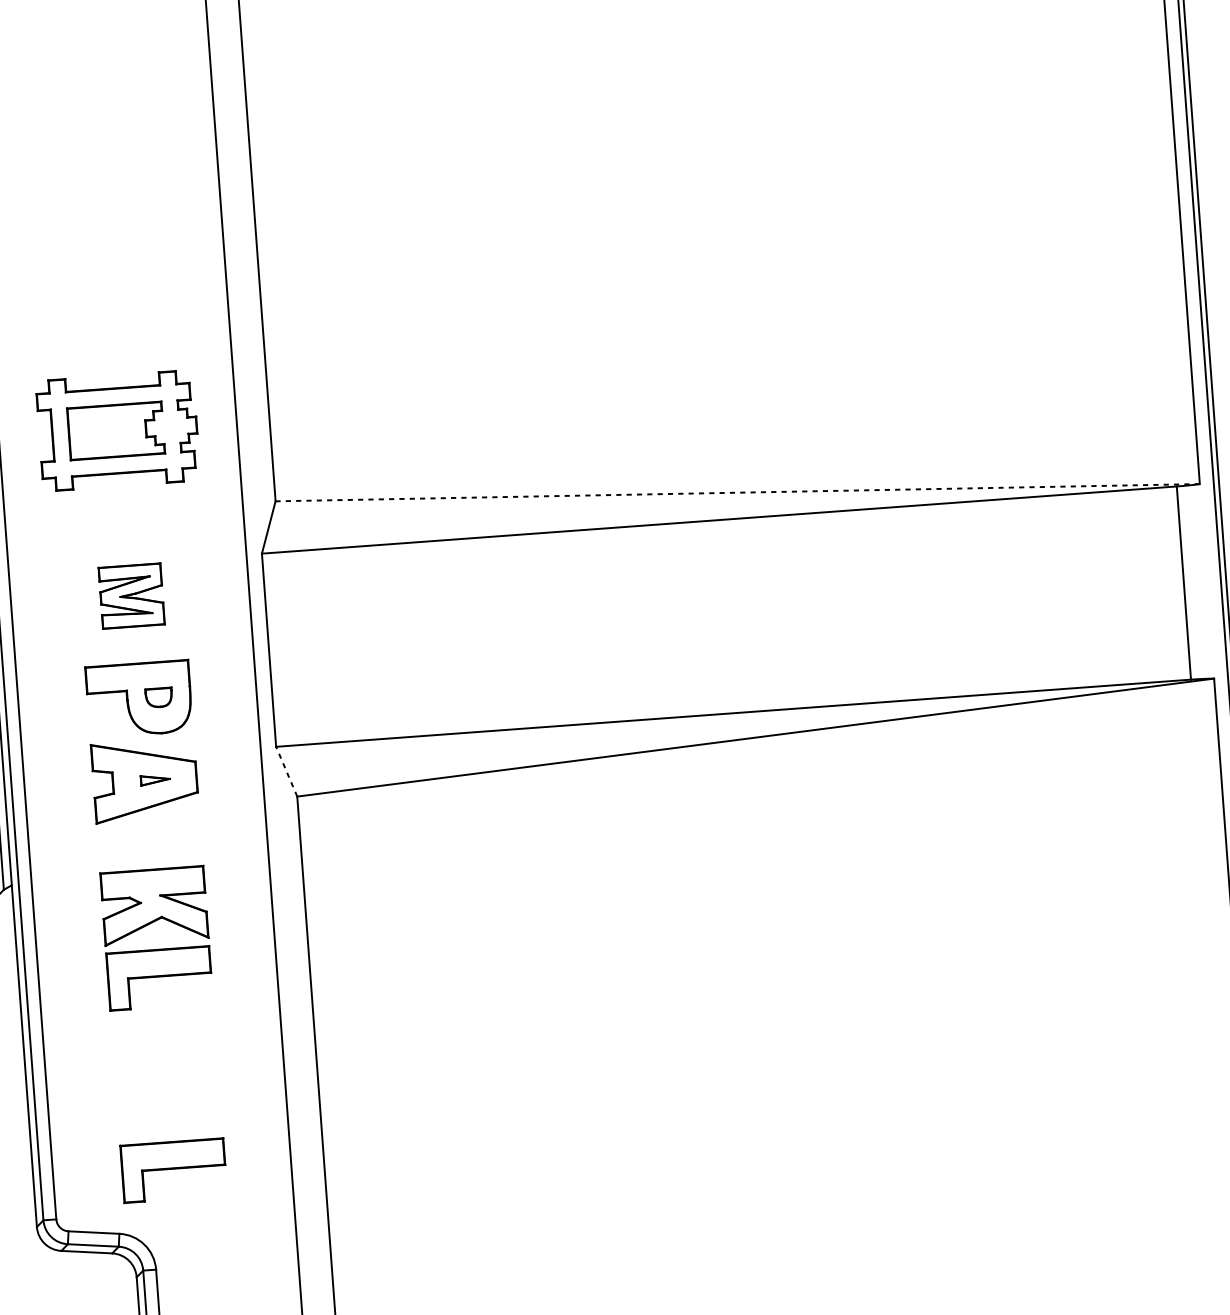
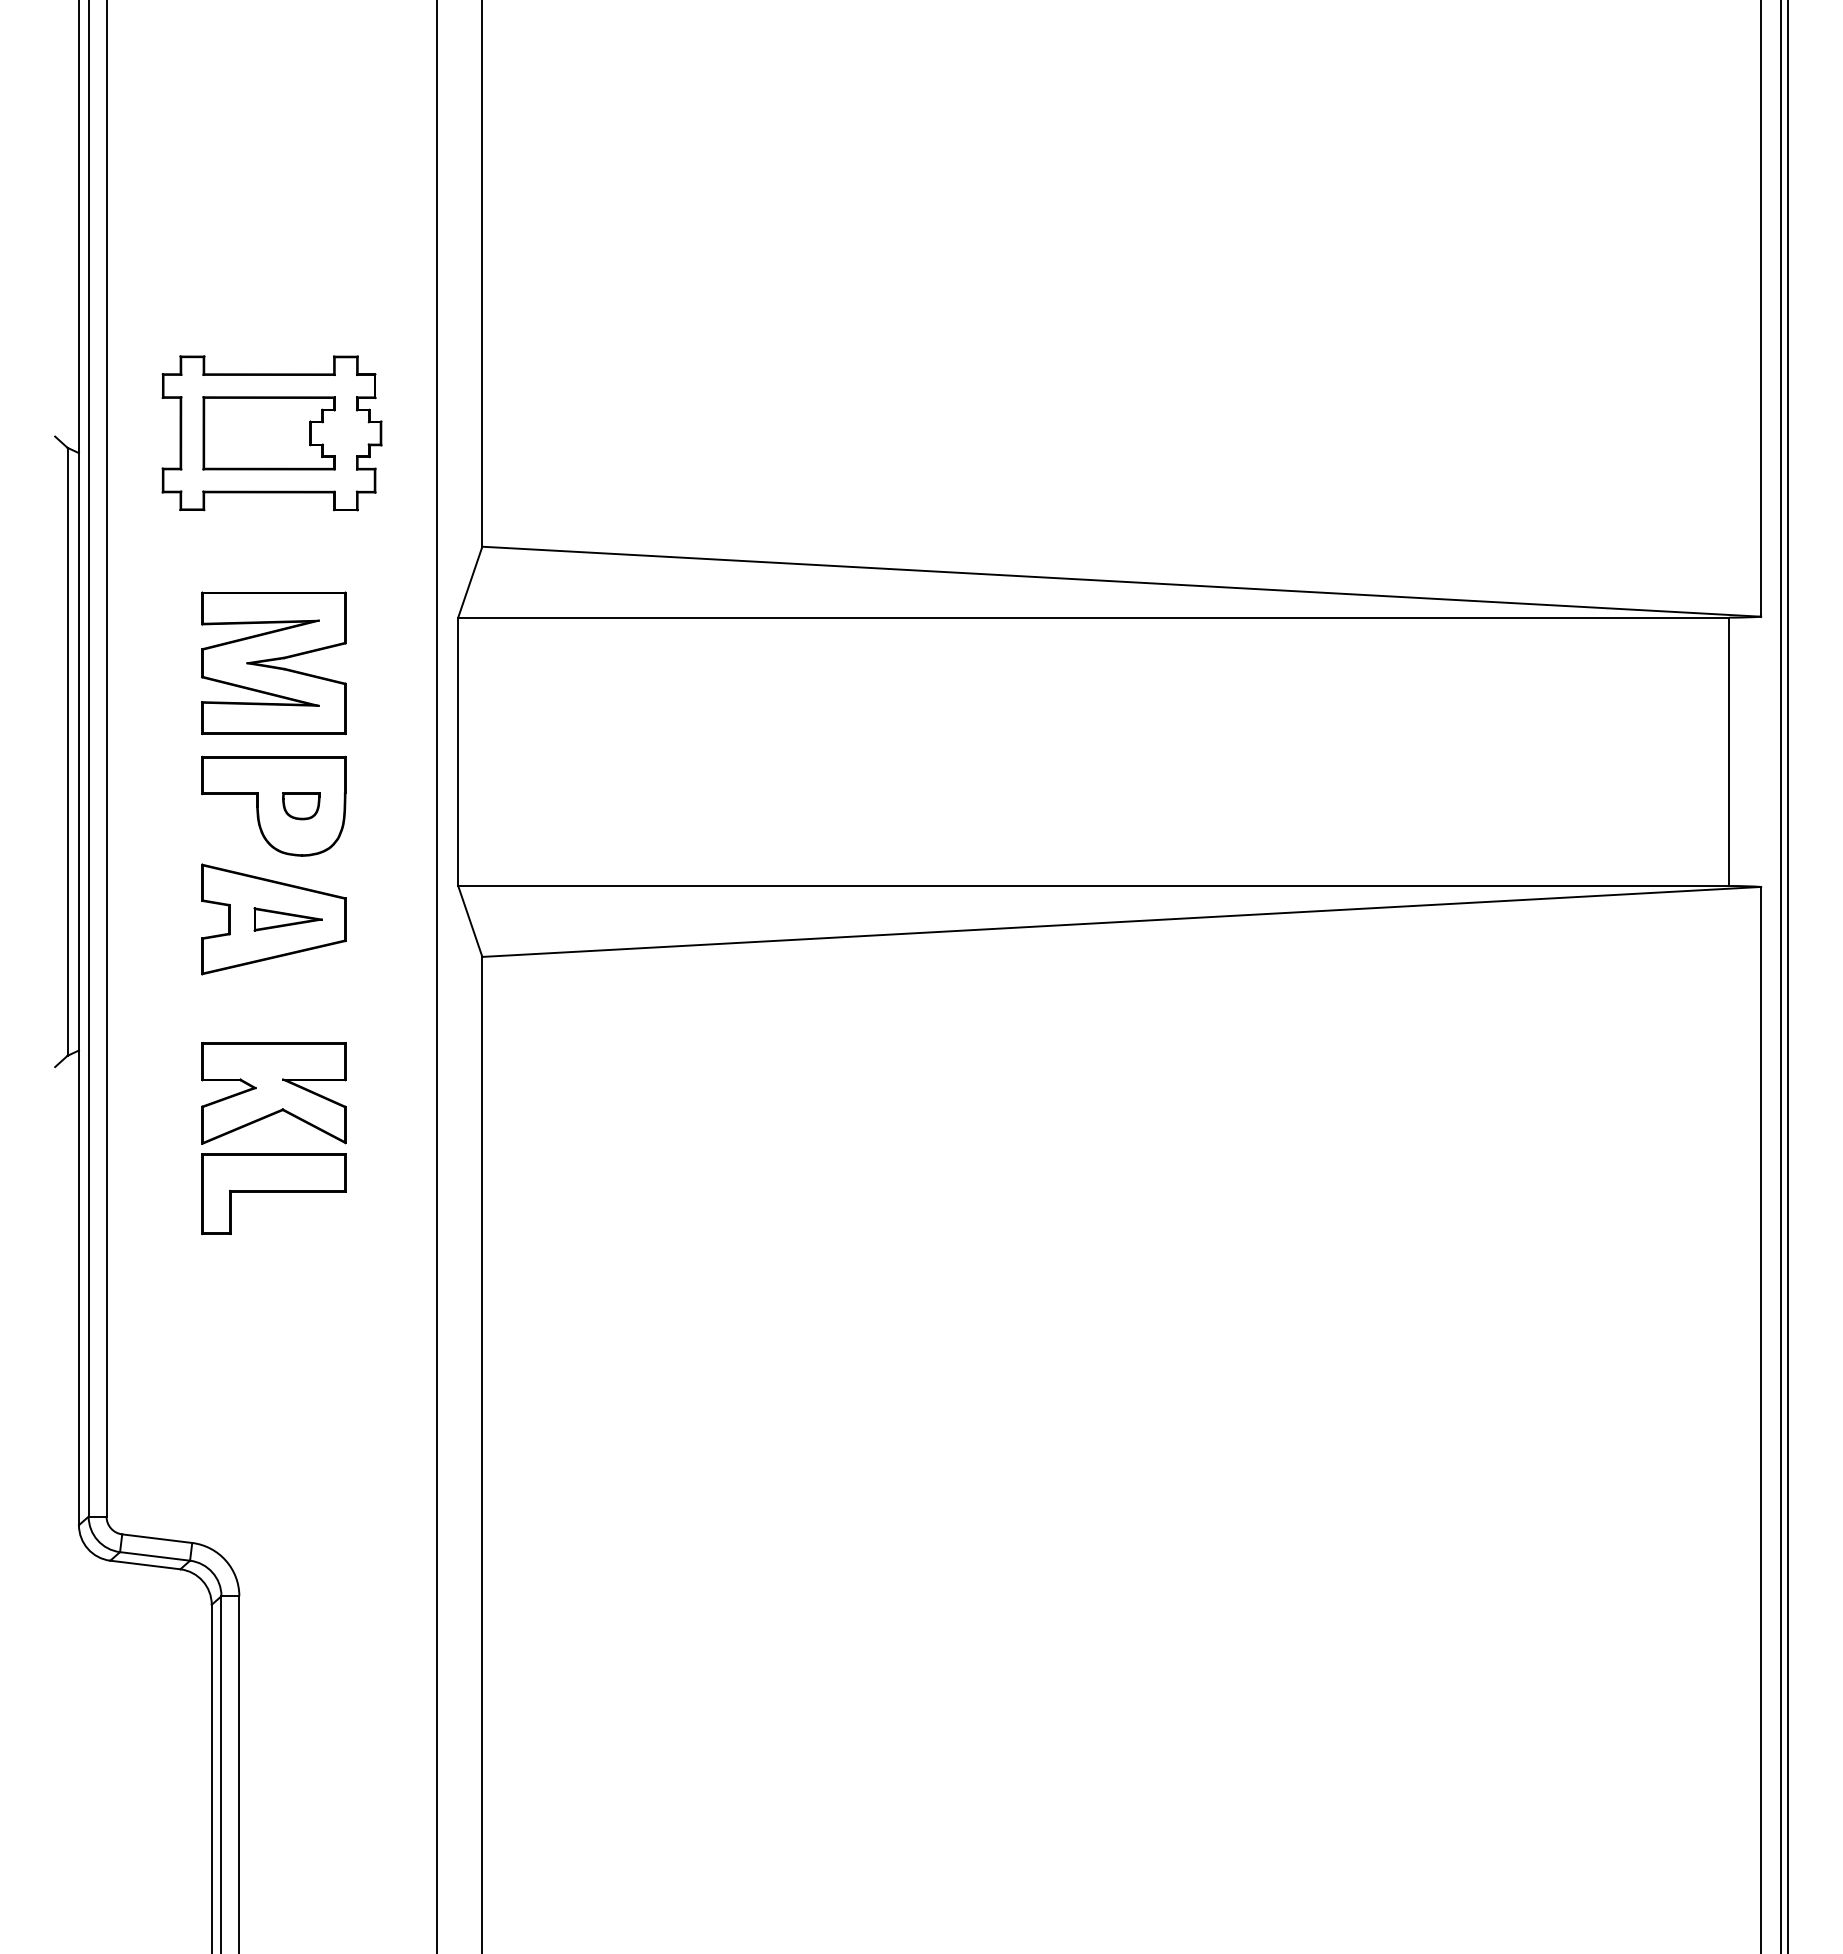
line: (737, 492) -> (1121, 581), dashed -> solid
part: (131, 595) -> (273, 662), size x1.67
line: (286, 771) -> (470, 920), dashed -> solid
part: (155, 779) -> (287, 919), size x1.67
part: (173, 1170) -> (273, 1460), removed

